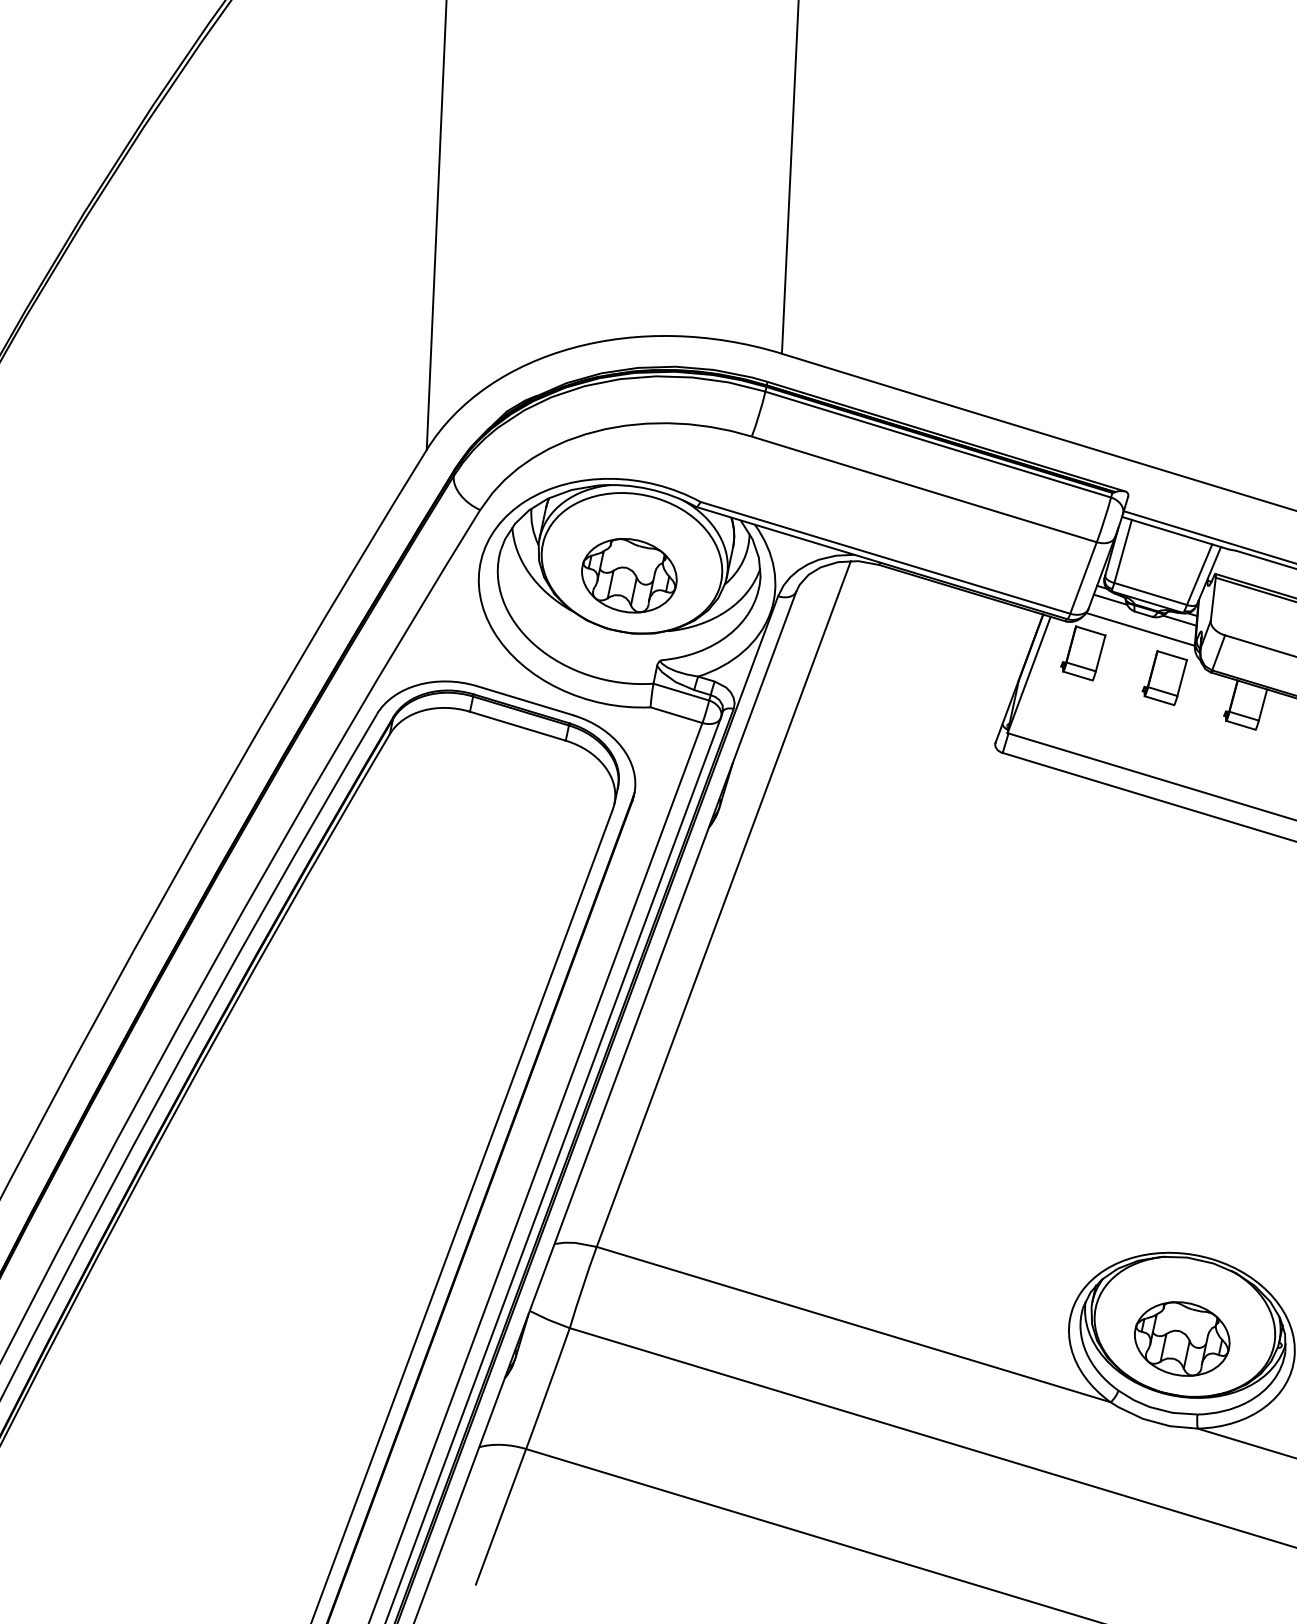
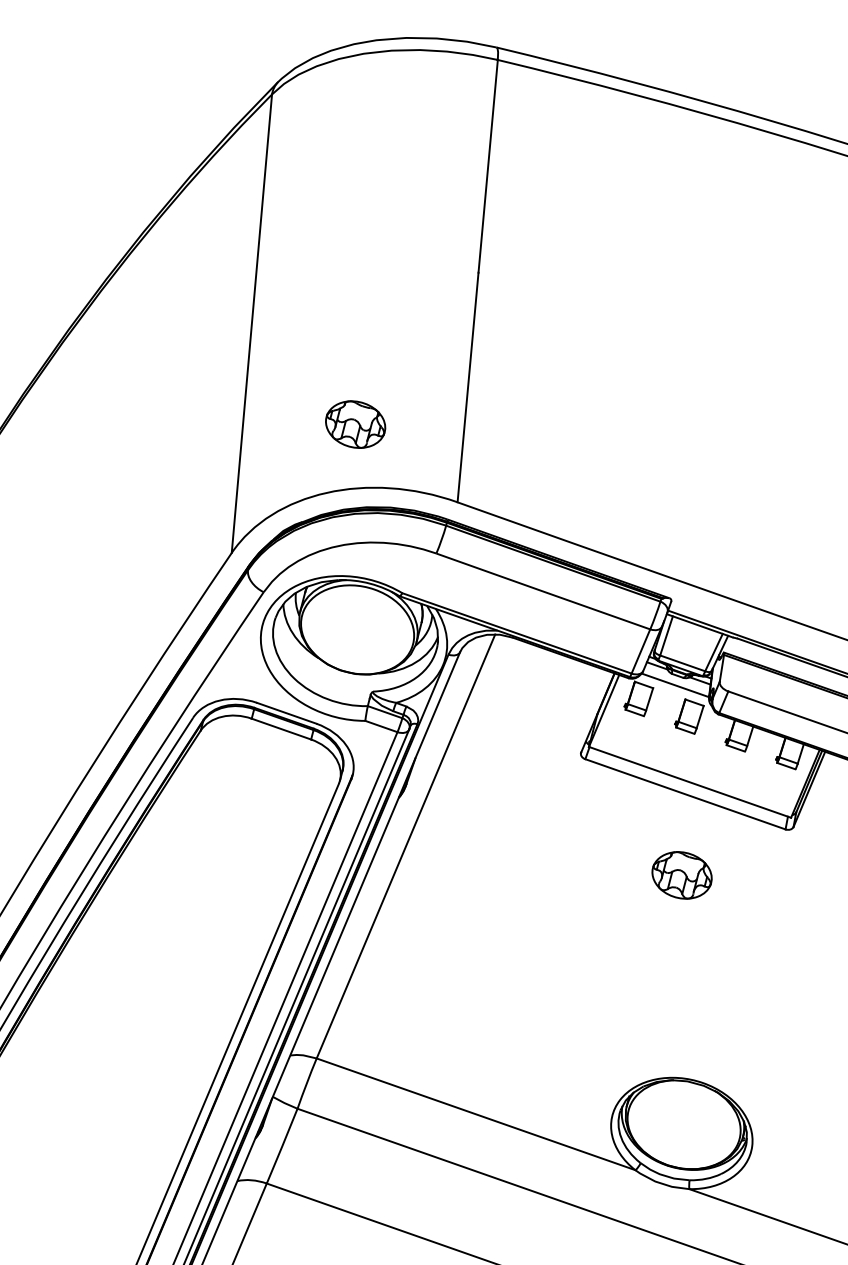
part: (629, 575) -> (355, 424), moved
part: (1181, 1339) -> (681, 875), moved

